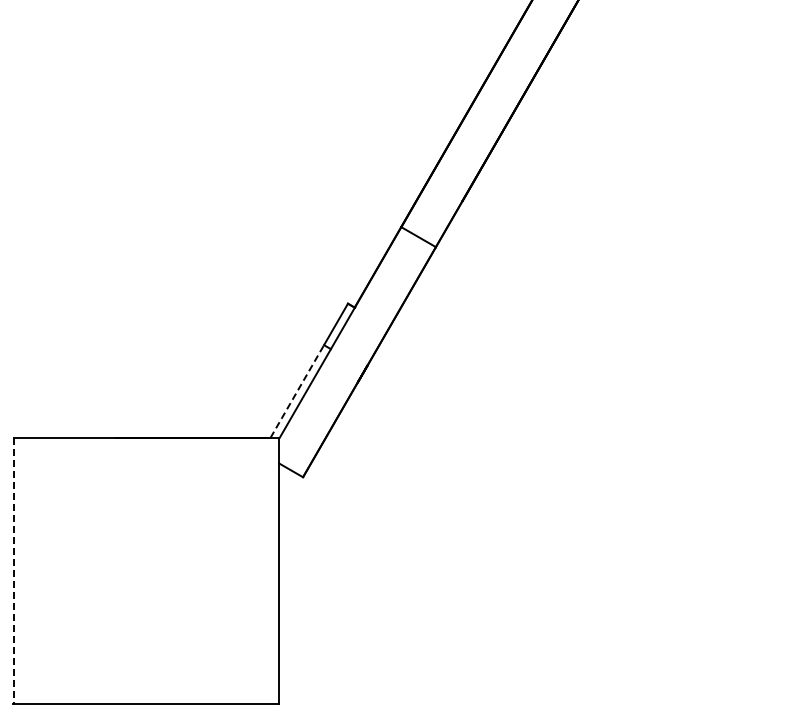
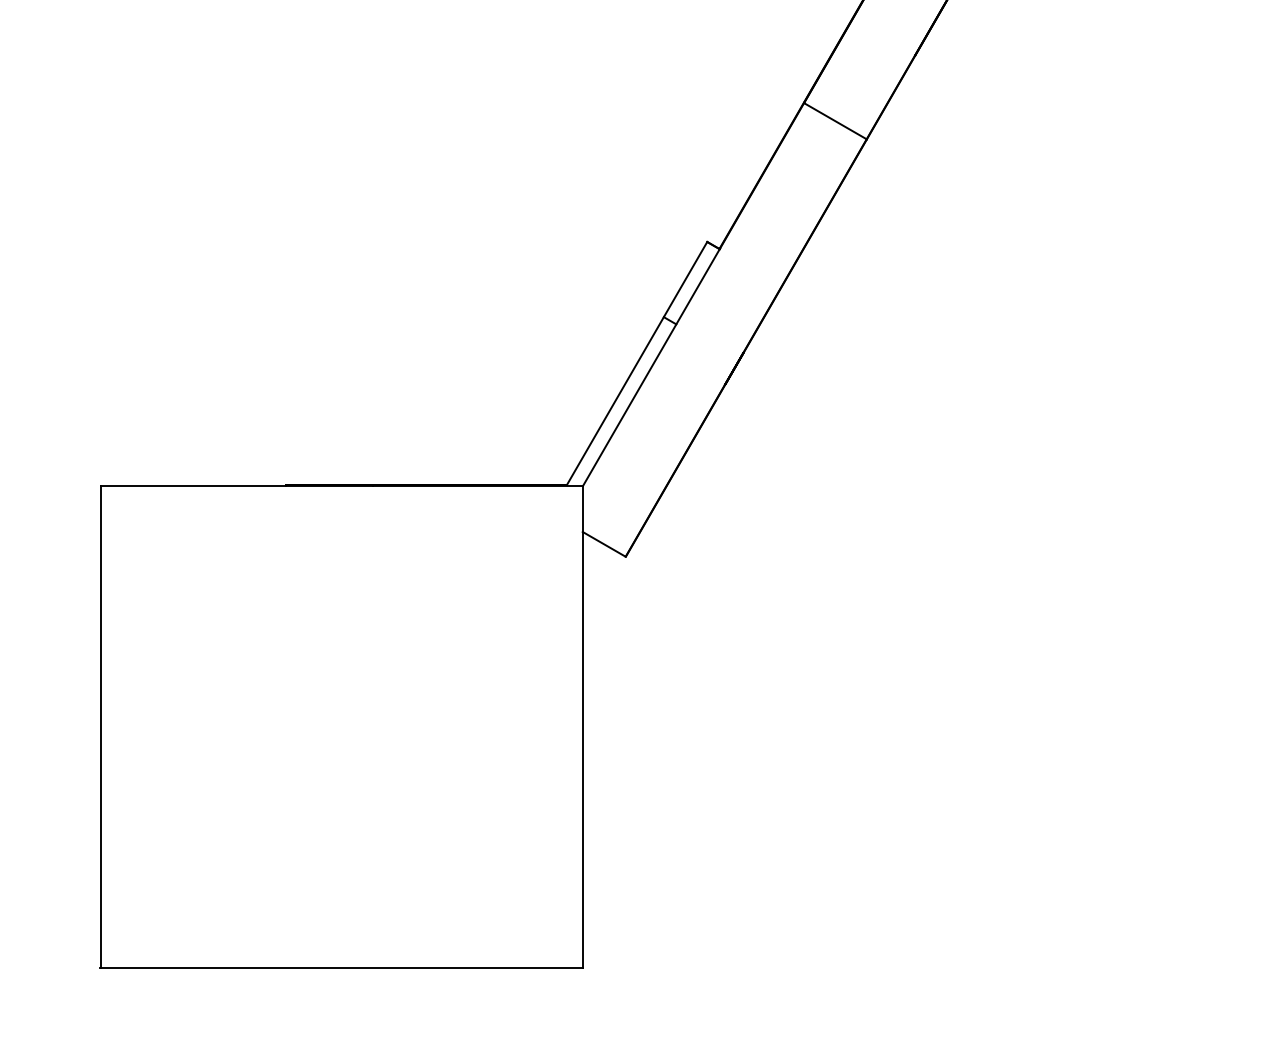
line: (297, 391) -> (615, 401), dashed -> solid
line: (13, 571) -> (100, 727), dashed -> solid

